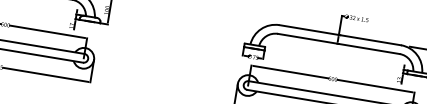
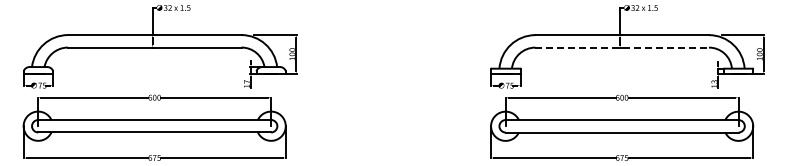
line: (339, 43) -> (622, 47), solid -> dashed

